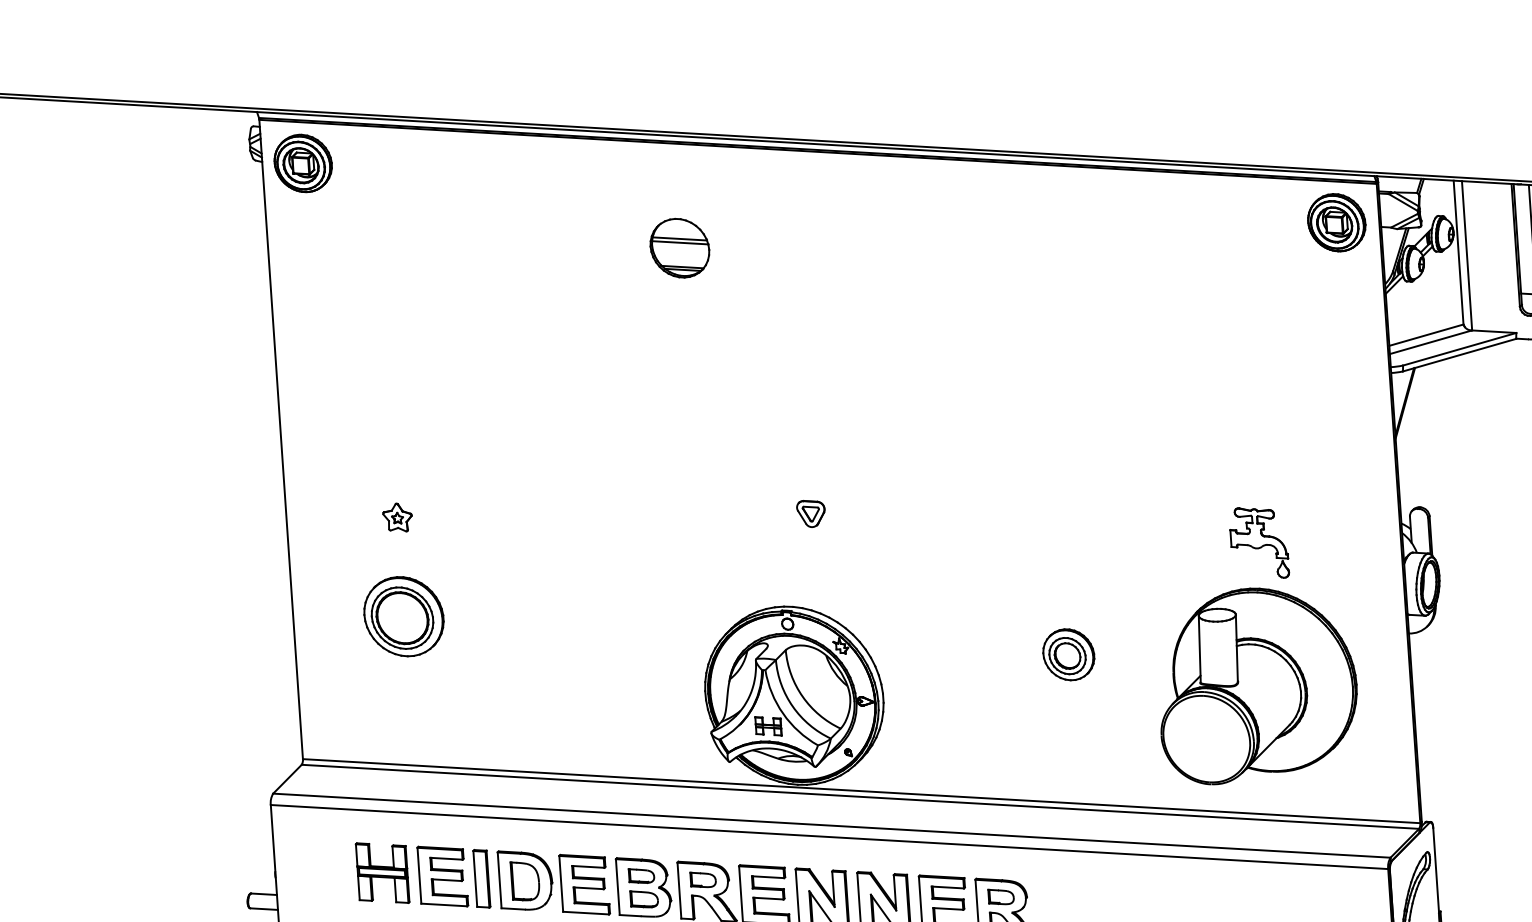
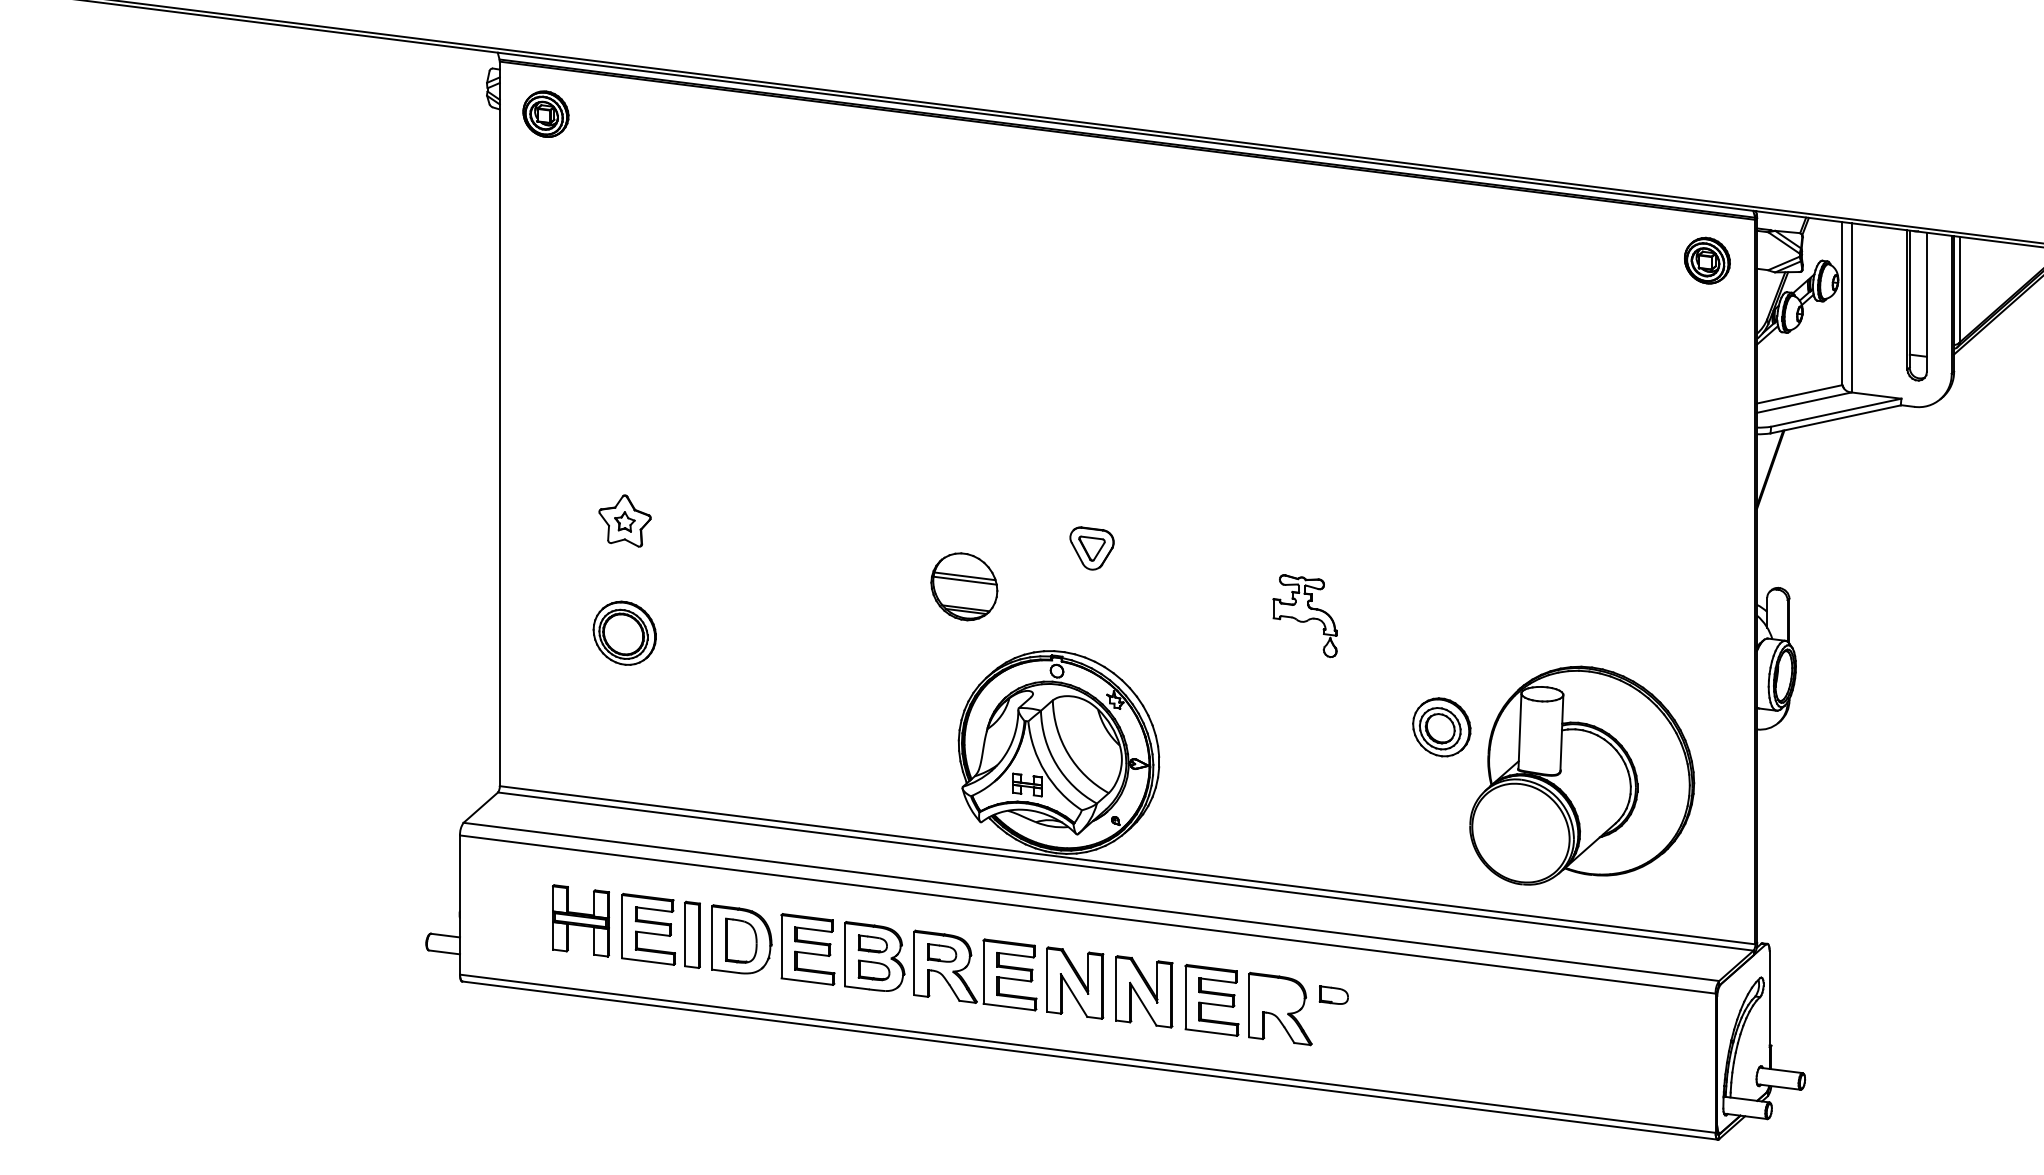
part: (302, 162) -> (545, 113), size x0.7
part: (1336, 222) -> (1707, 260), size x0.7
part: (680, 247) -> (964, 586), moved
part: (810, 513) -> (1091, 548), size x1.4
part: (397, 518) -> (625, 521), size x1.6
part: (1258, 543) -> (1304, 616), moved
part: (403, 616) -> (624, 633), size x0.7
part: (1068, 654) -> (1441, 727), moved
part: (1000, 896) -> (1333, 994), moved

